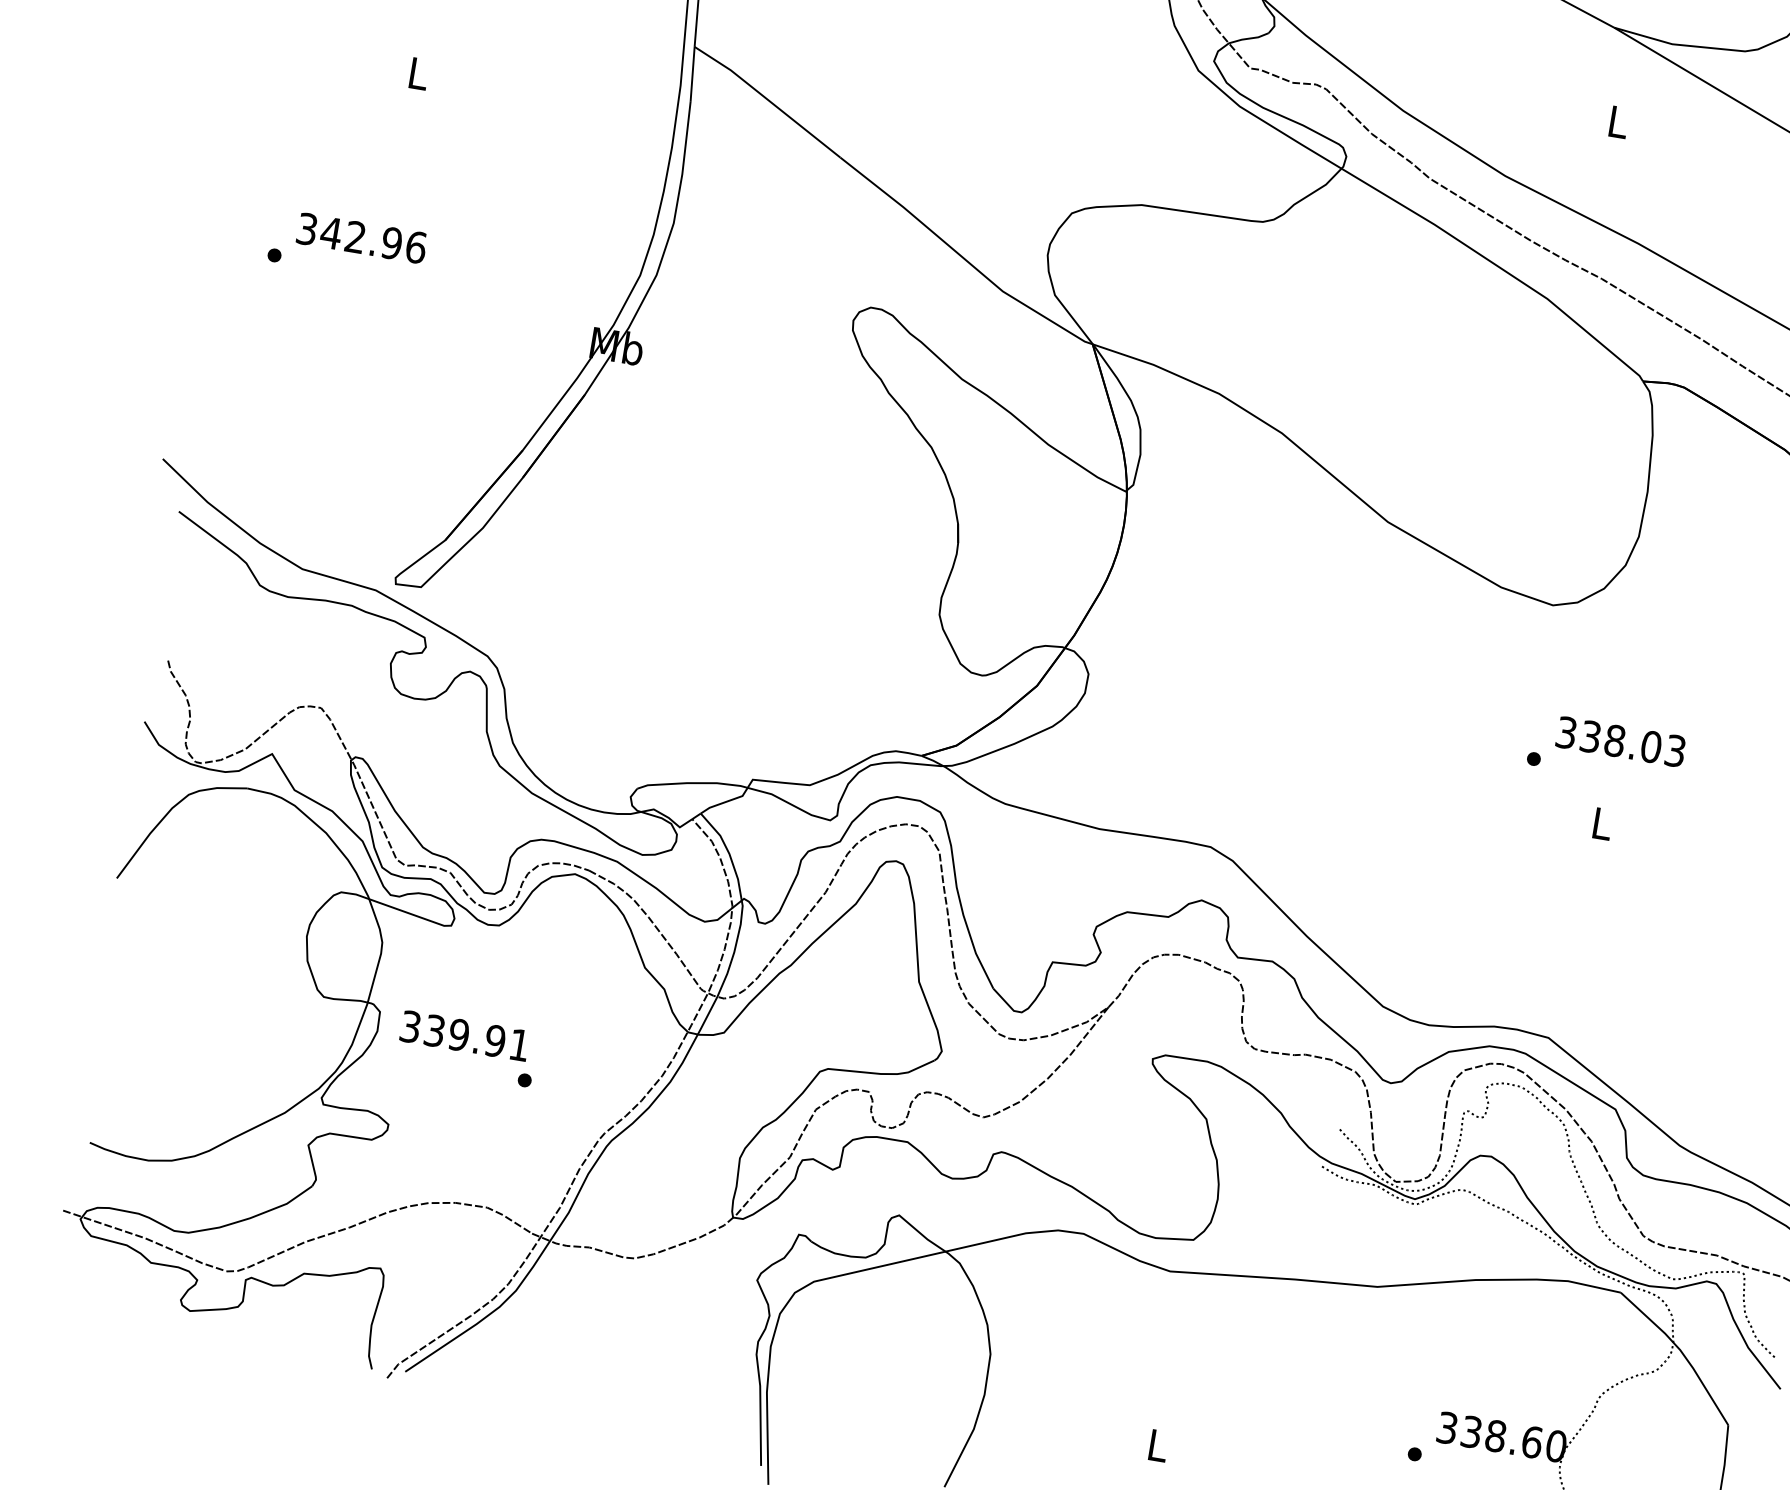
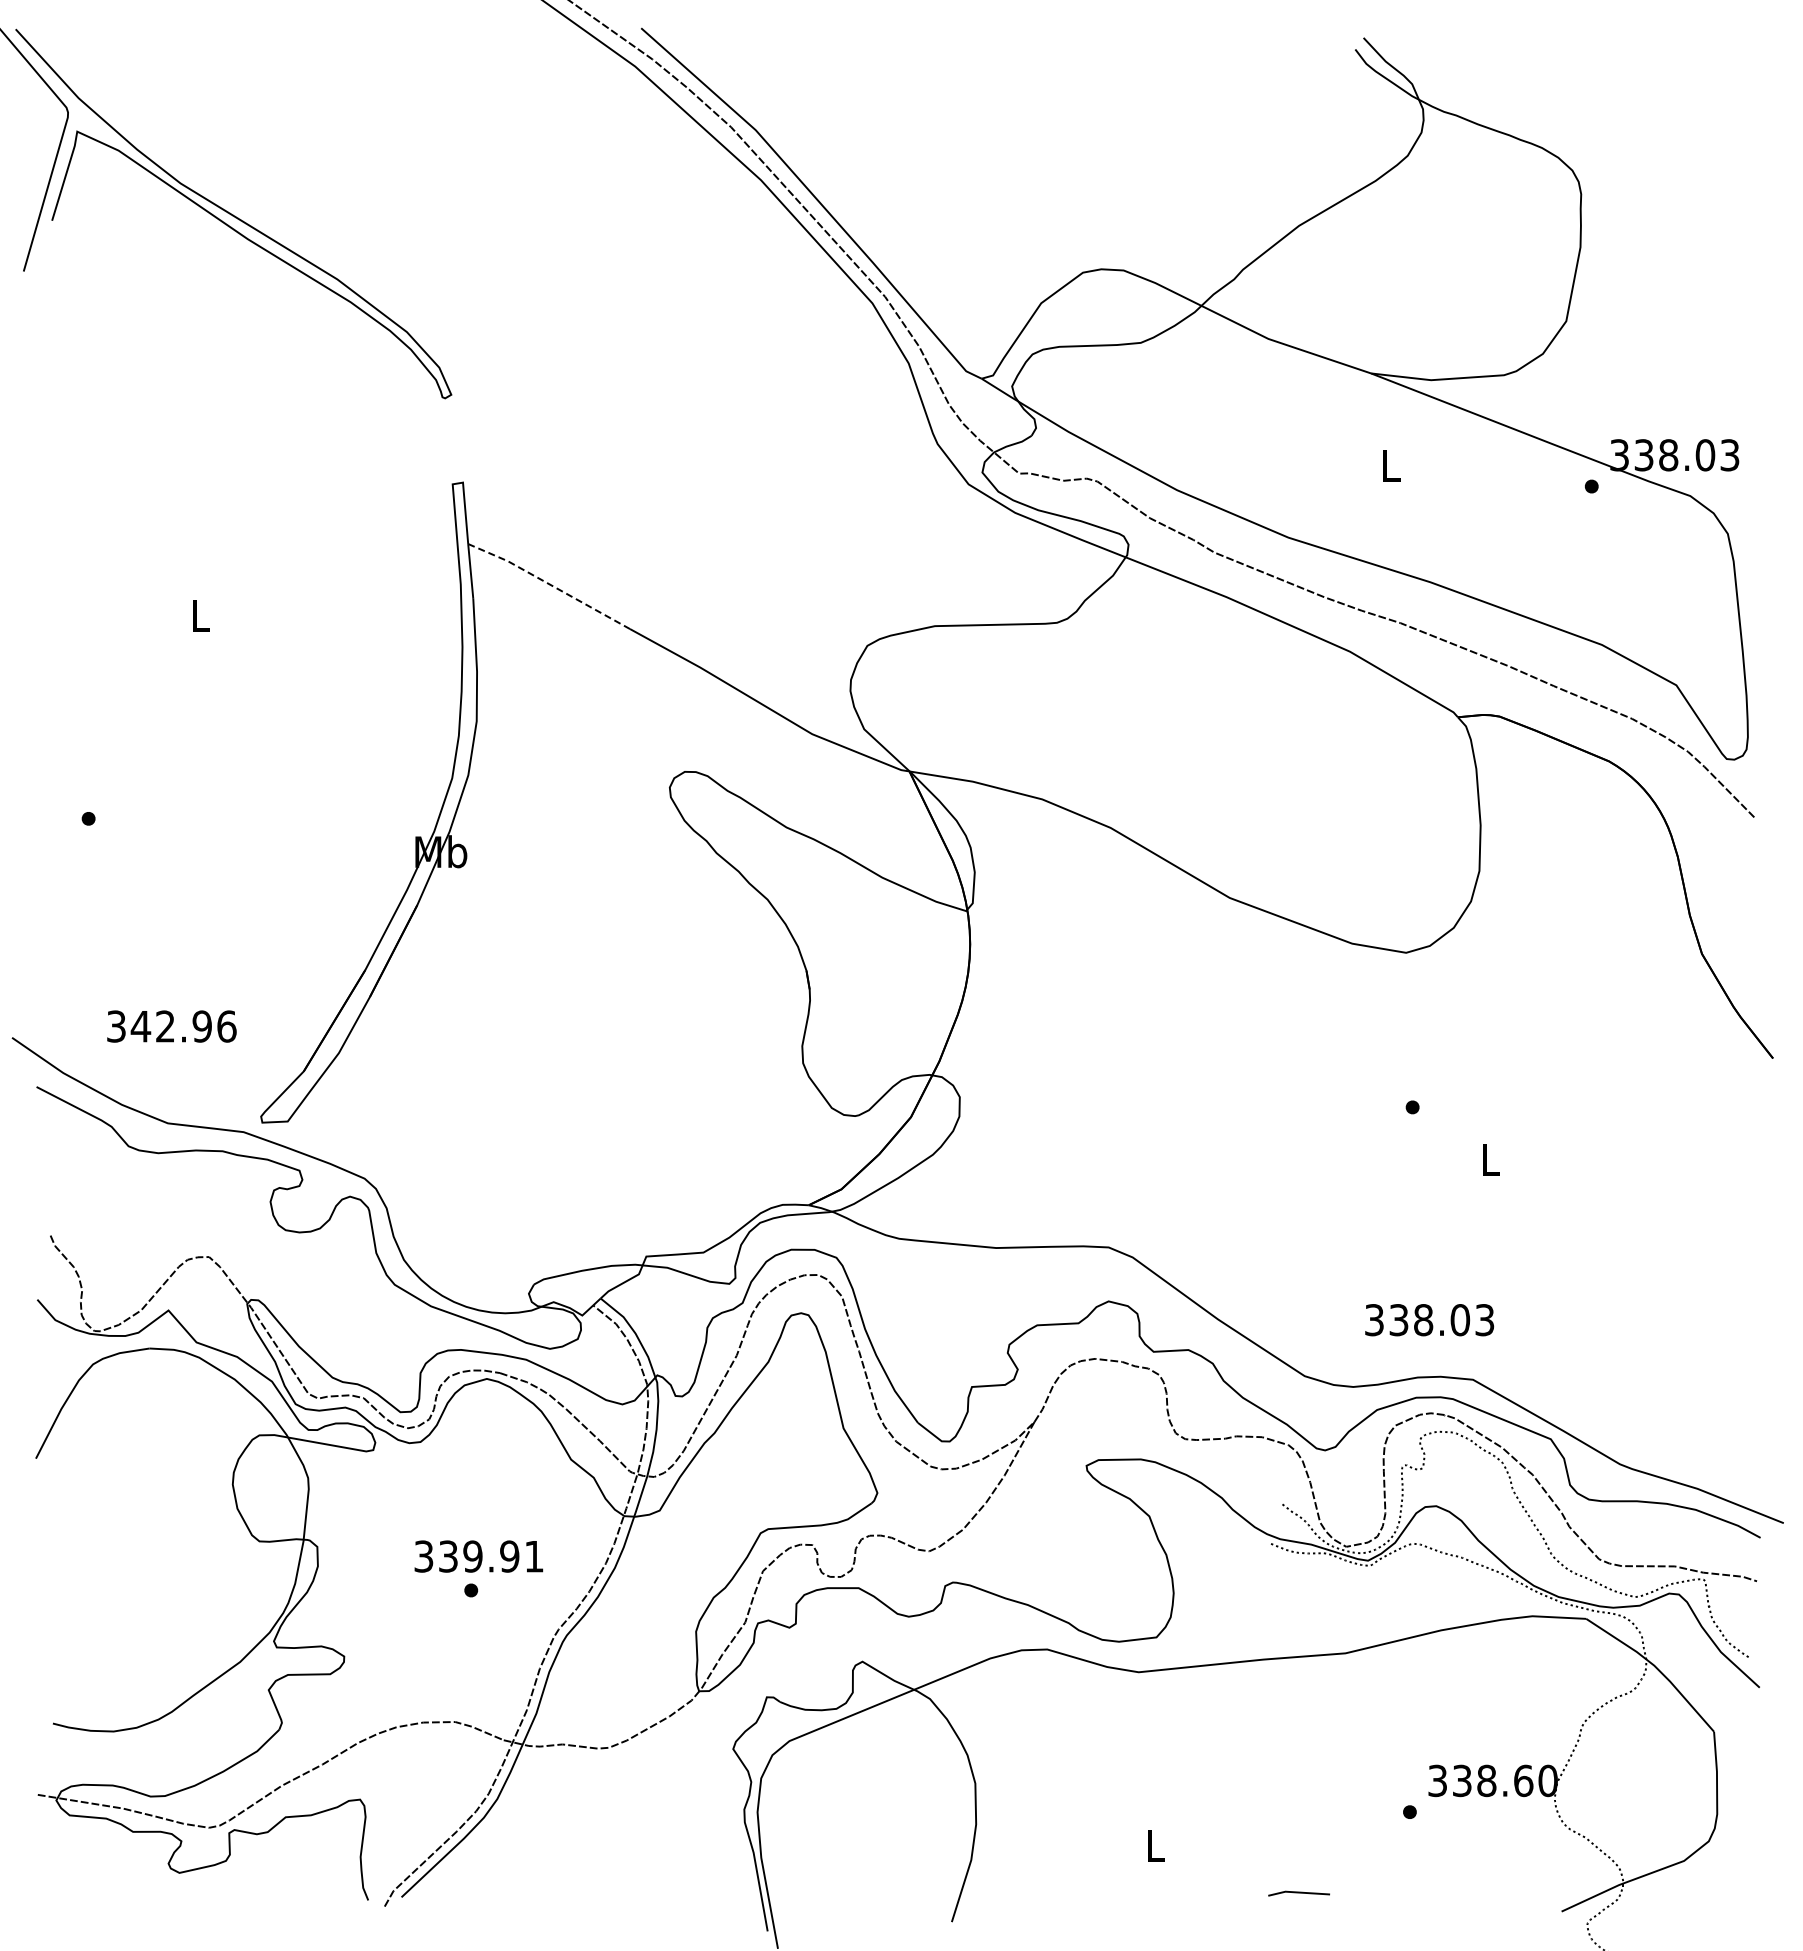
line: (768, 100) -> (549, 584), solid -> dashed
text: (361, 238) -> (171, 1026), moved
text: (1620, 742) -> (1429, 1320), moved
text: (464, 1035) -> (478, 1556), moved

